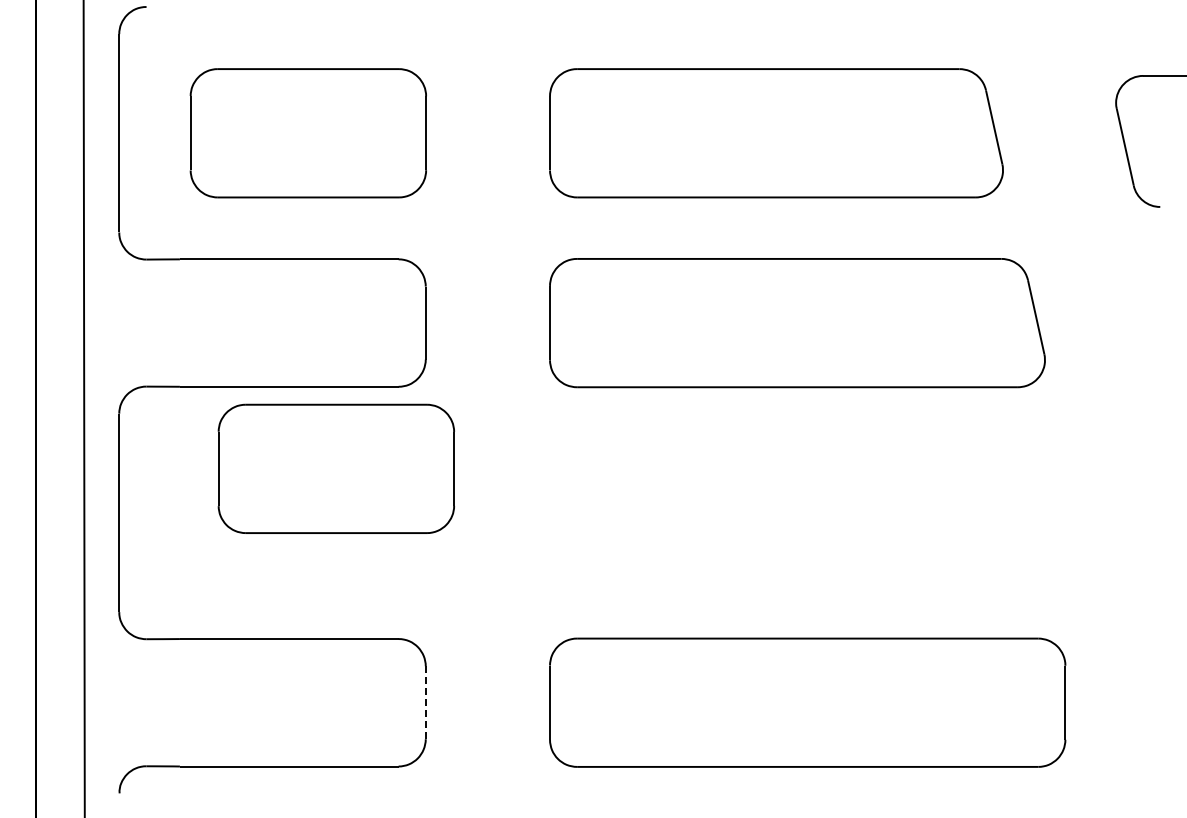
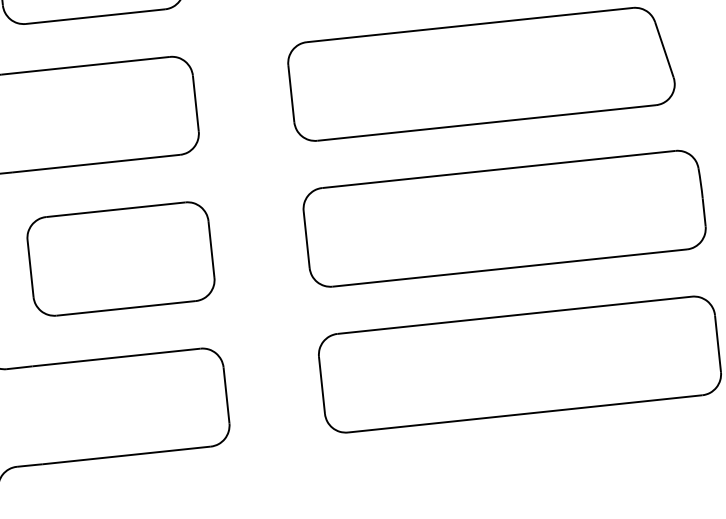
part: (335, 468) -> (120, 258), moved
part: (807, 512) -> (504, 218), added
line: (425, 702) -> (226, 395), dashed -> solid

